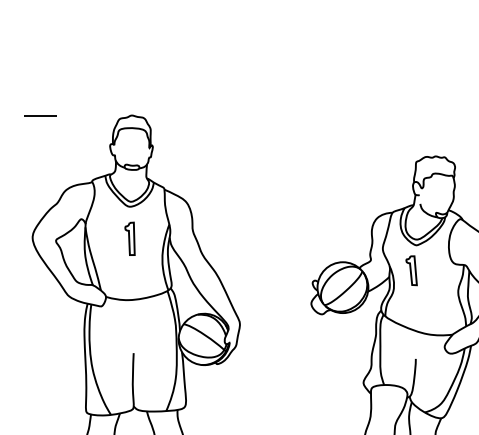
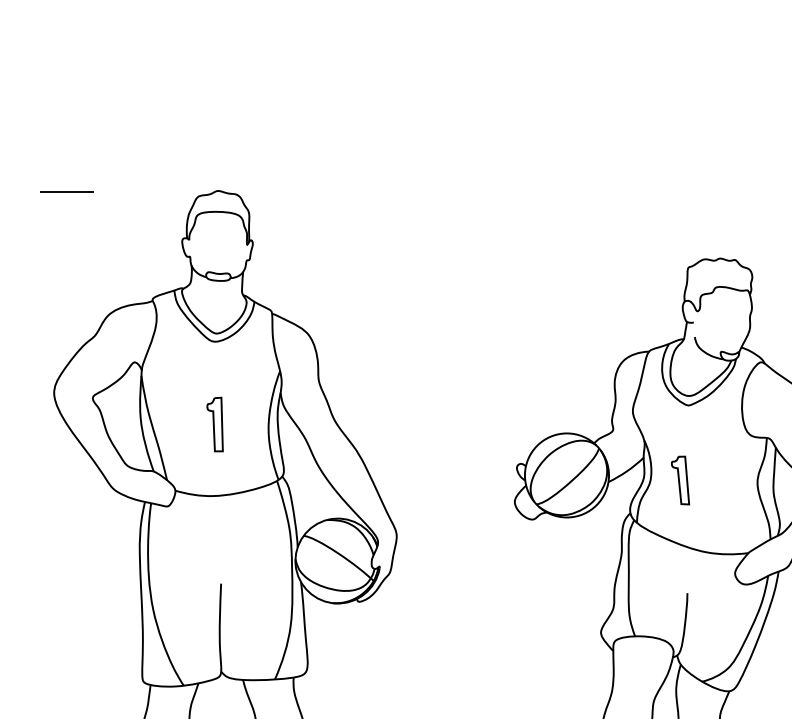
part: (129, 238) -> (214, 423), moved
part: (411, 270) -> (680, 480), moved

